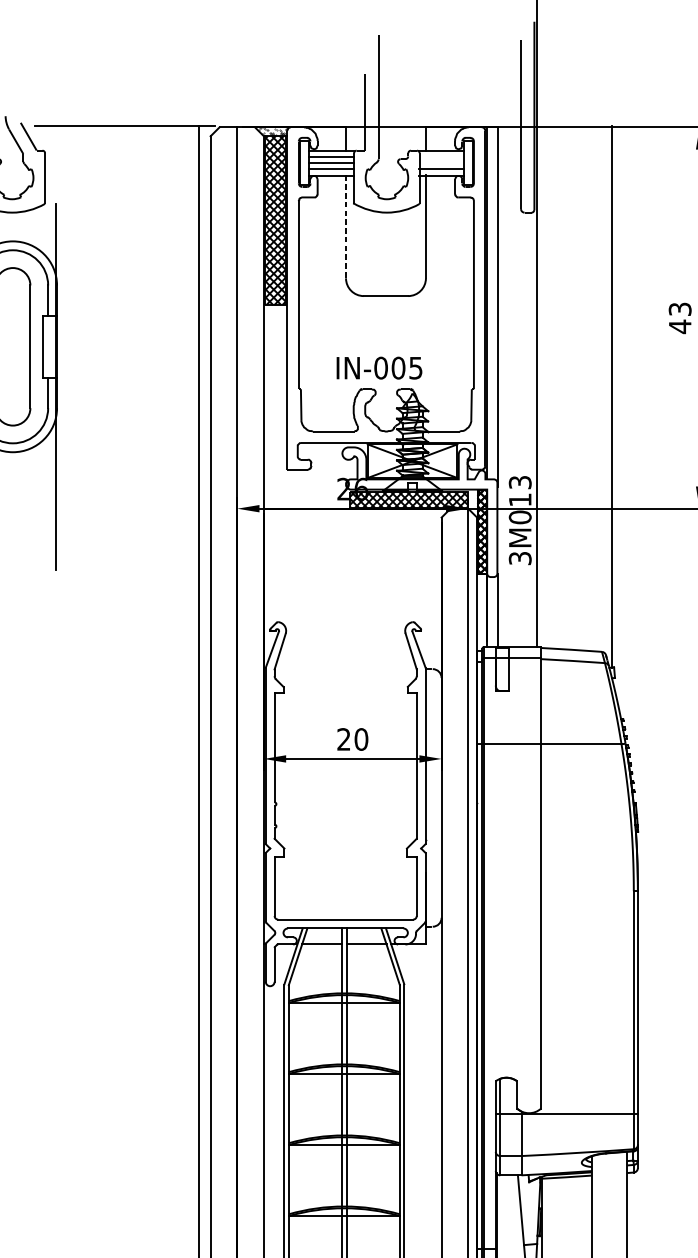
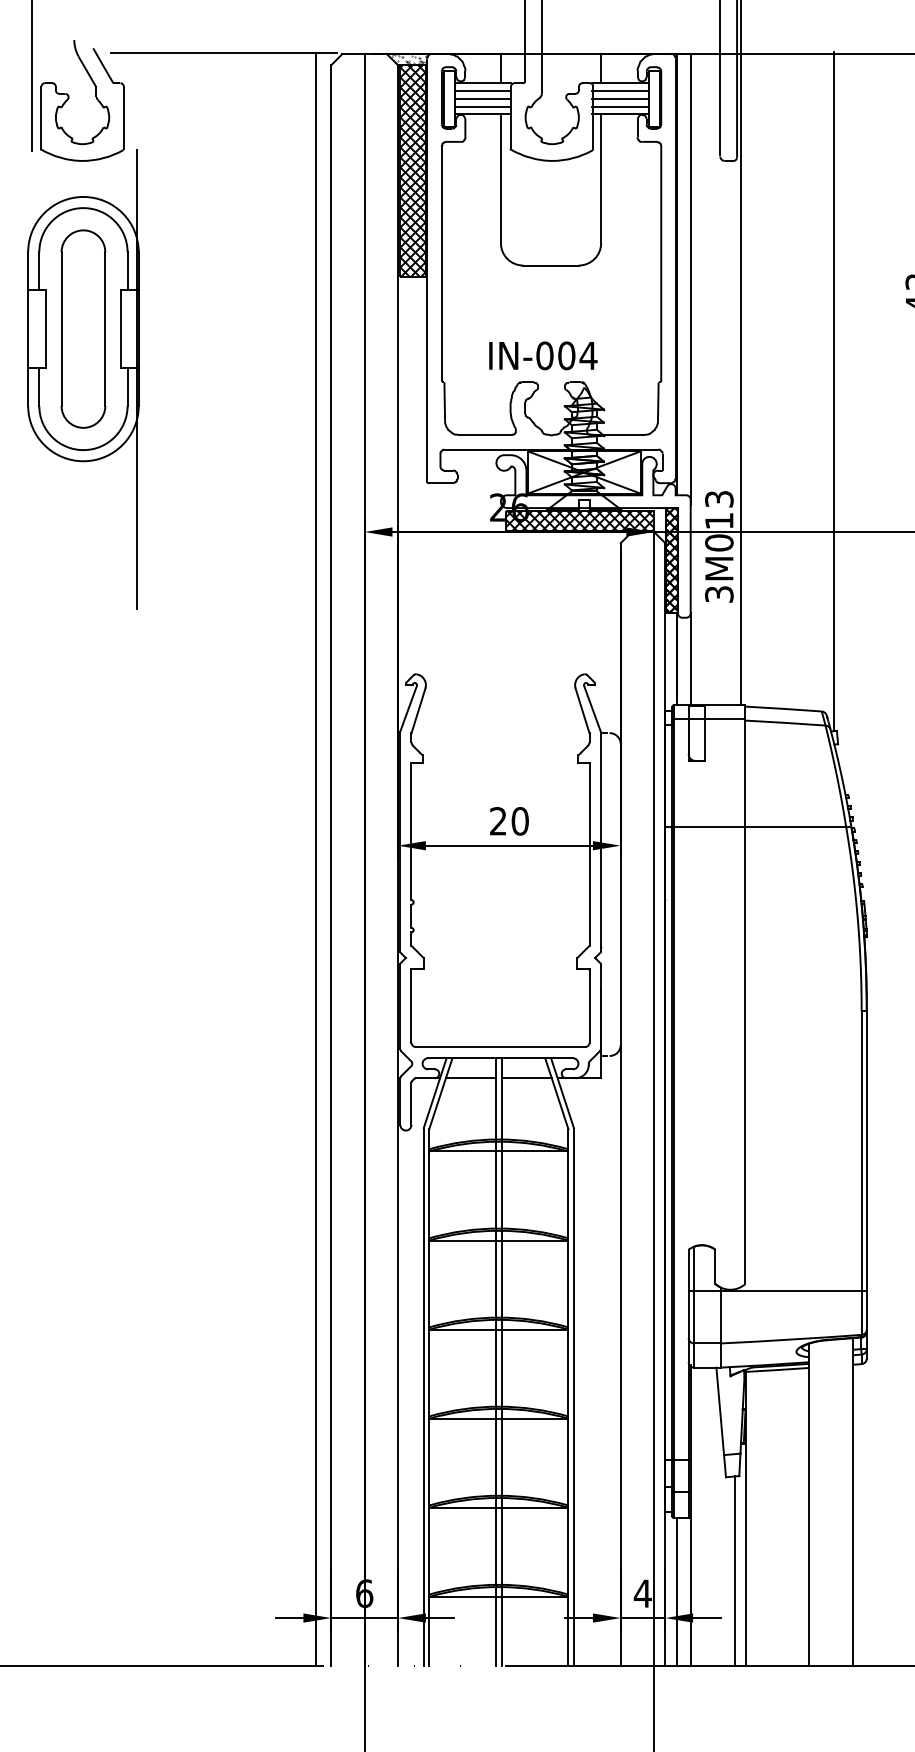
line: (441, 157) -> (620, 91), added
line: (441, 162) -> (620, 98), added
line: (345, 227) -> (500, 179), dashed -> solid
text: (415, 368) -> (588, 356), IN-005 -> IN-004

